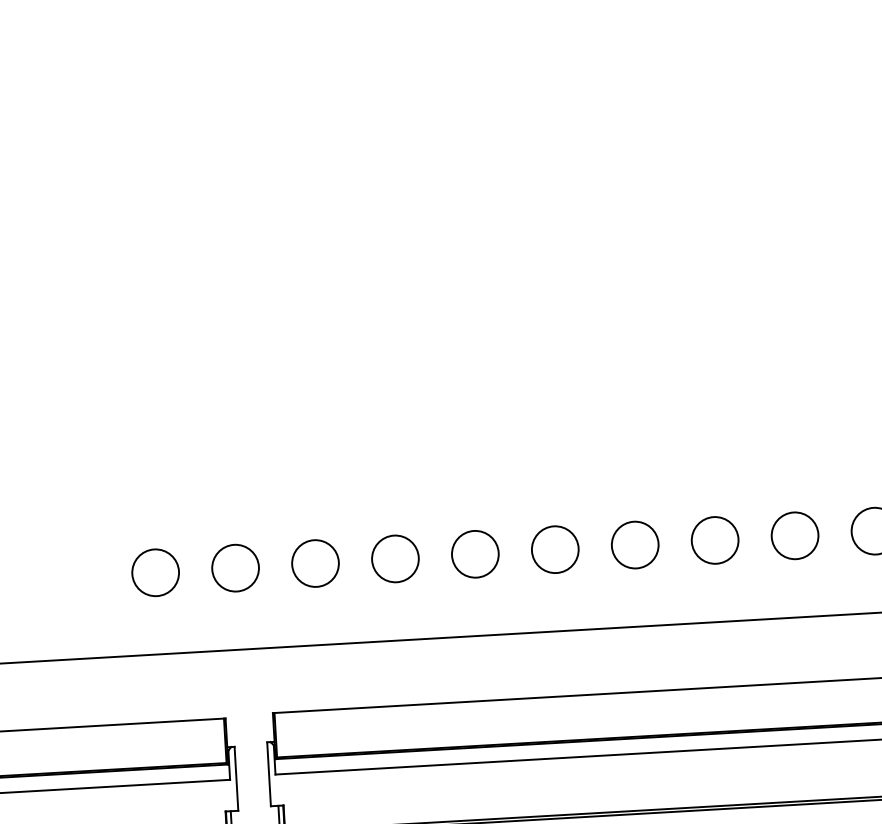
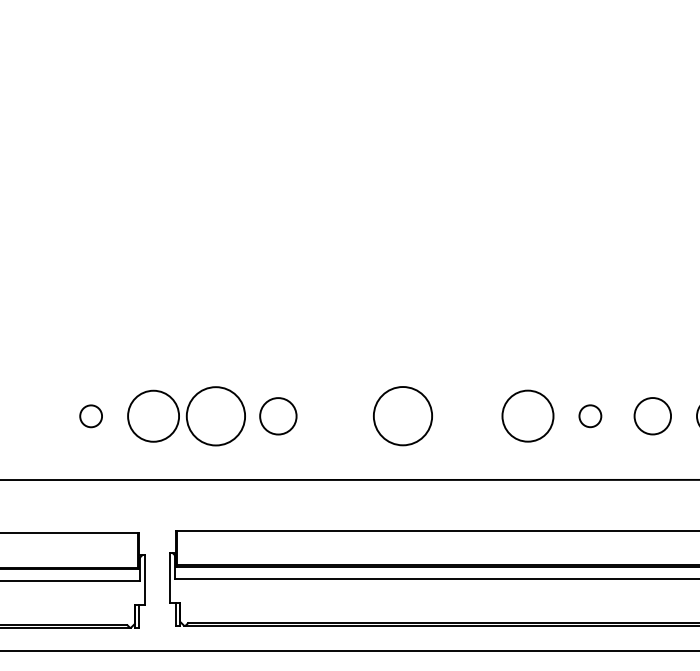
circle: (795, 536) -> (590, 416), size x0.6
circle: (714, 540) -> (527, 416), size x1.4
circle: (635, 545) -> (465, 416), removed
circle: (555, 549) -> (403, 416), size x1.6
circle: (475, 554) -> (340, 416), removed
circle: (314, 563) -> (215, 416), size x1.6
circle: (235, 568) -> (153, 416), size x1.4
circle: (154, 573) -> (90, 416), size x0.6

